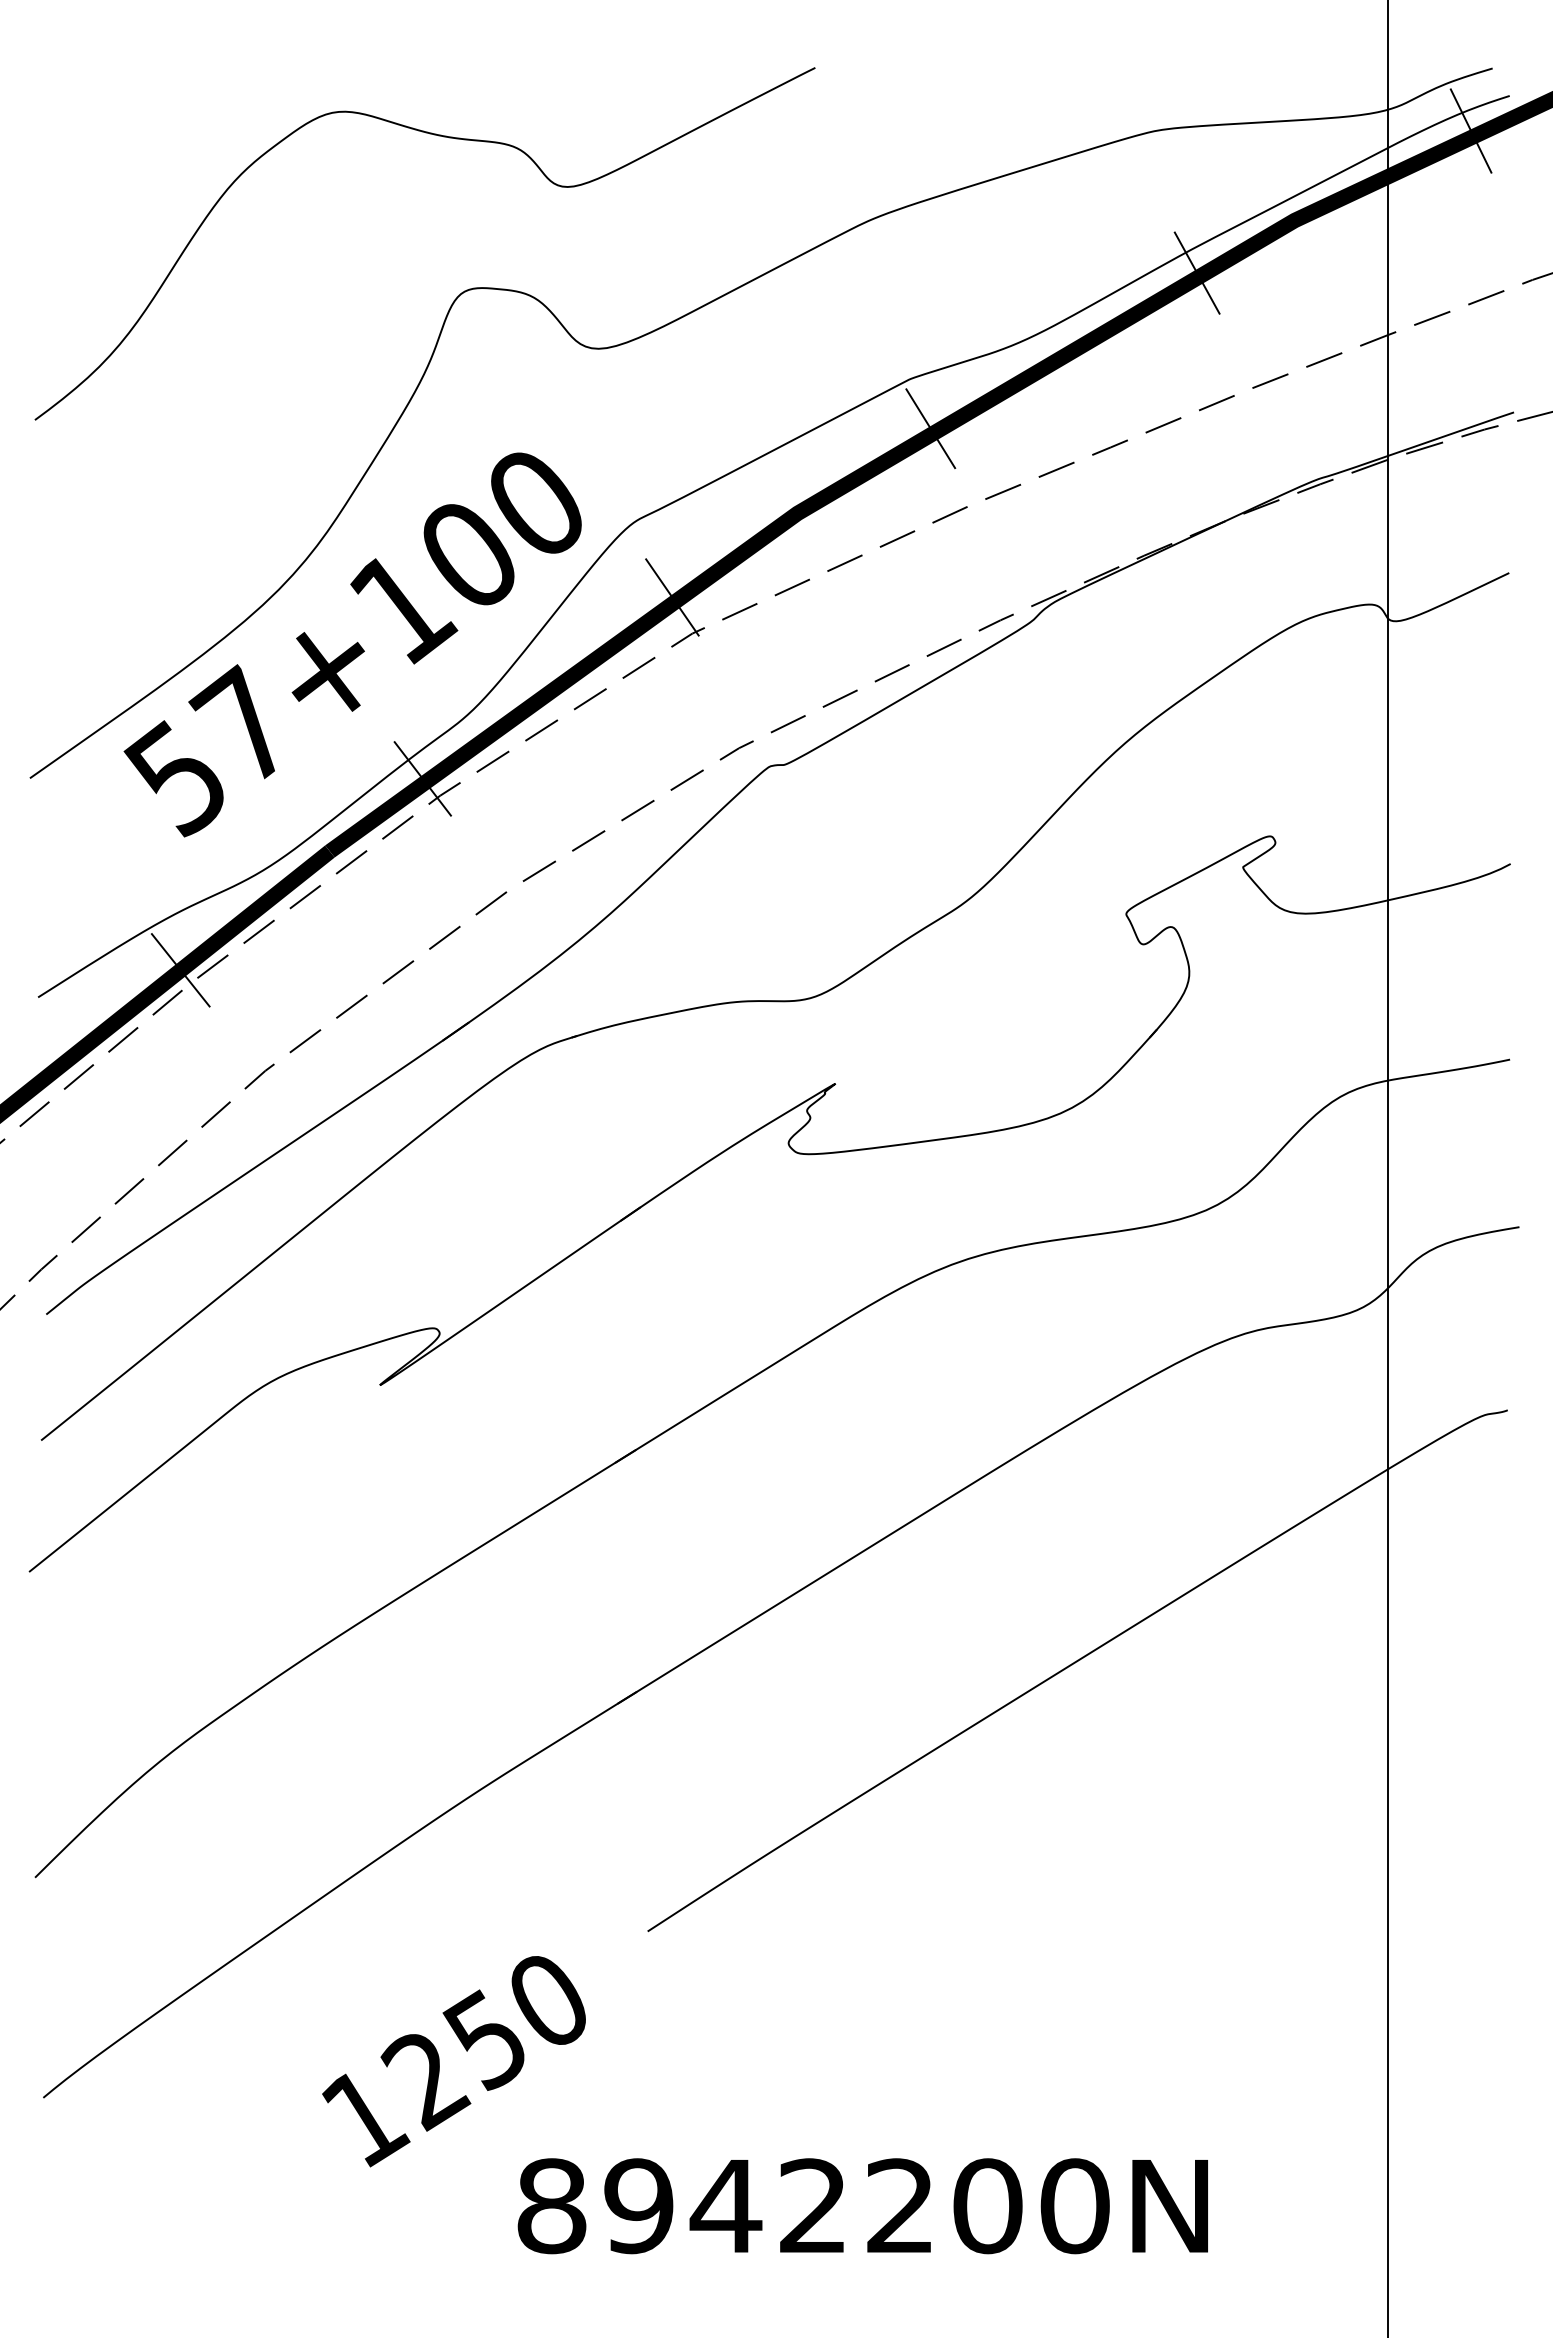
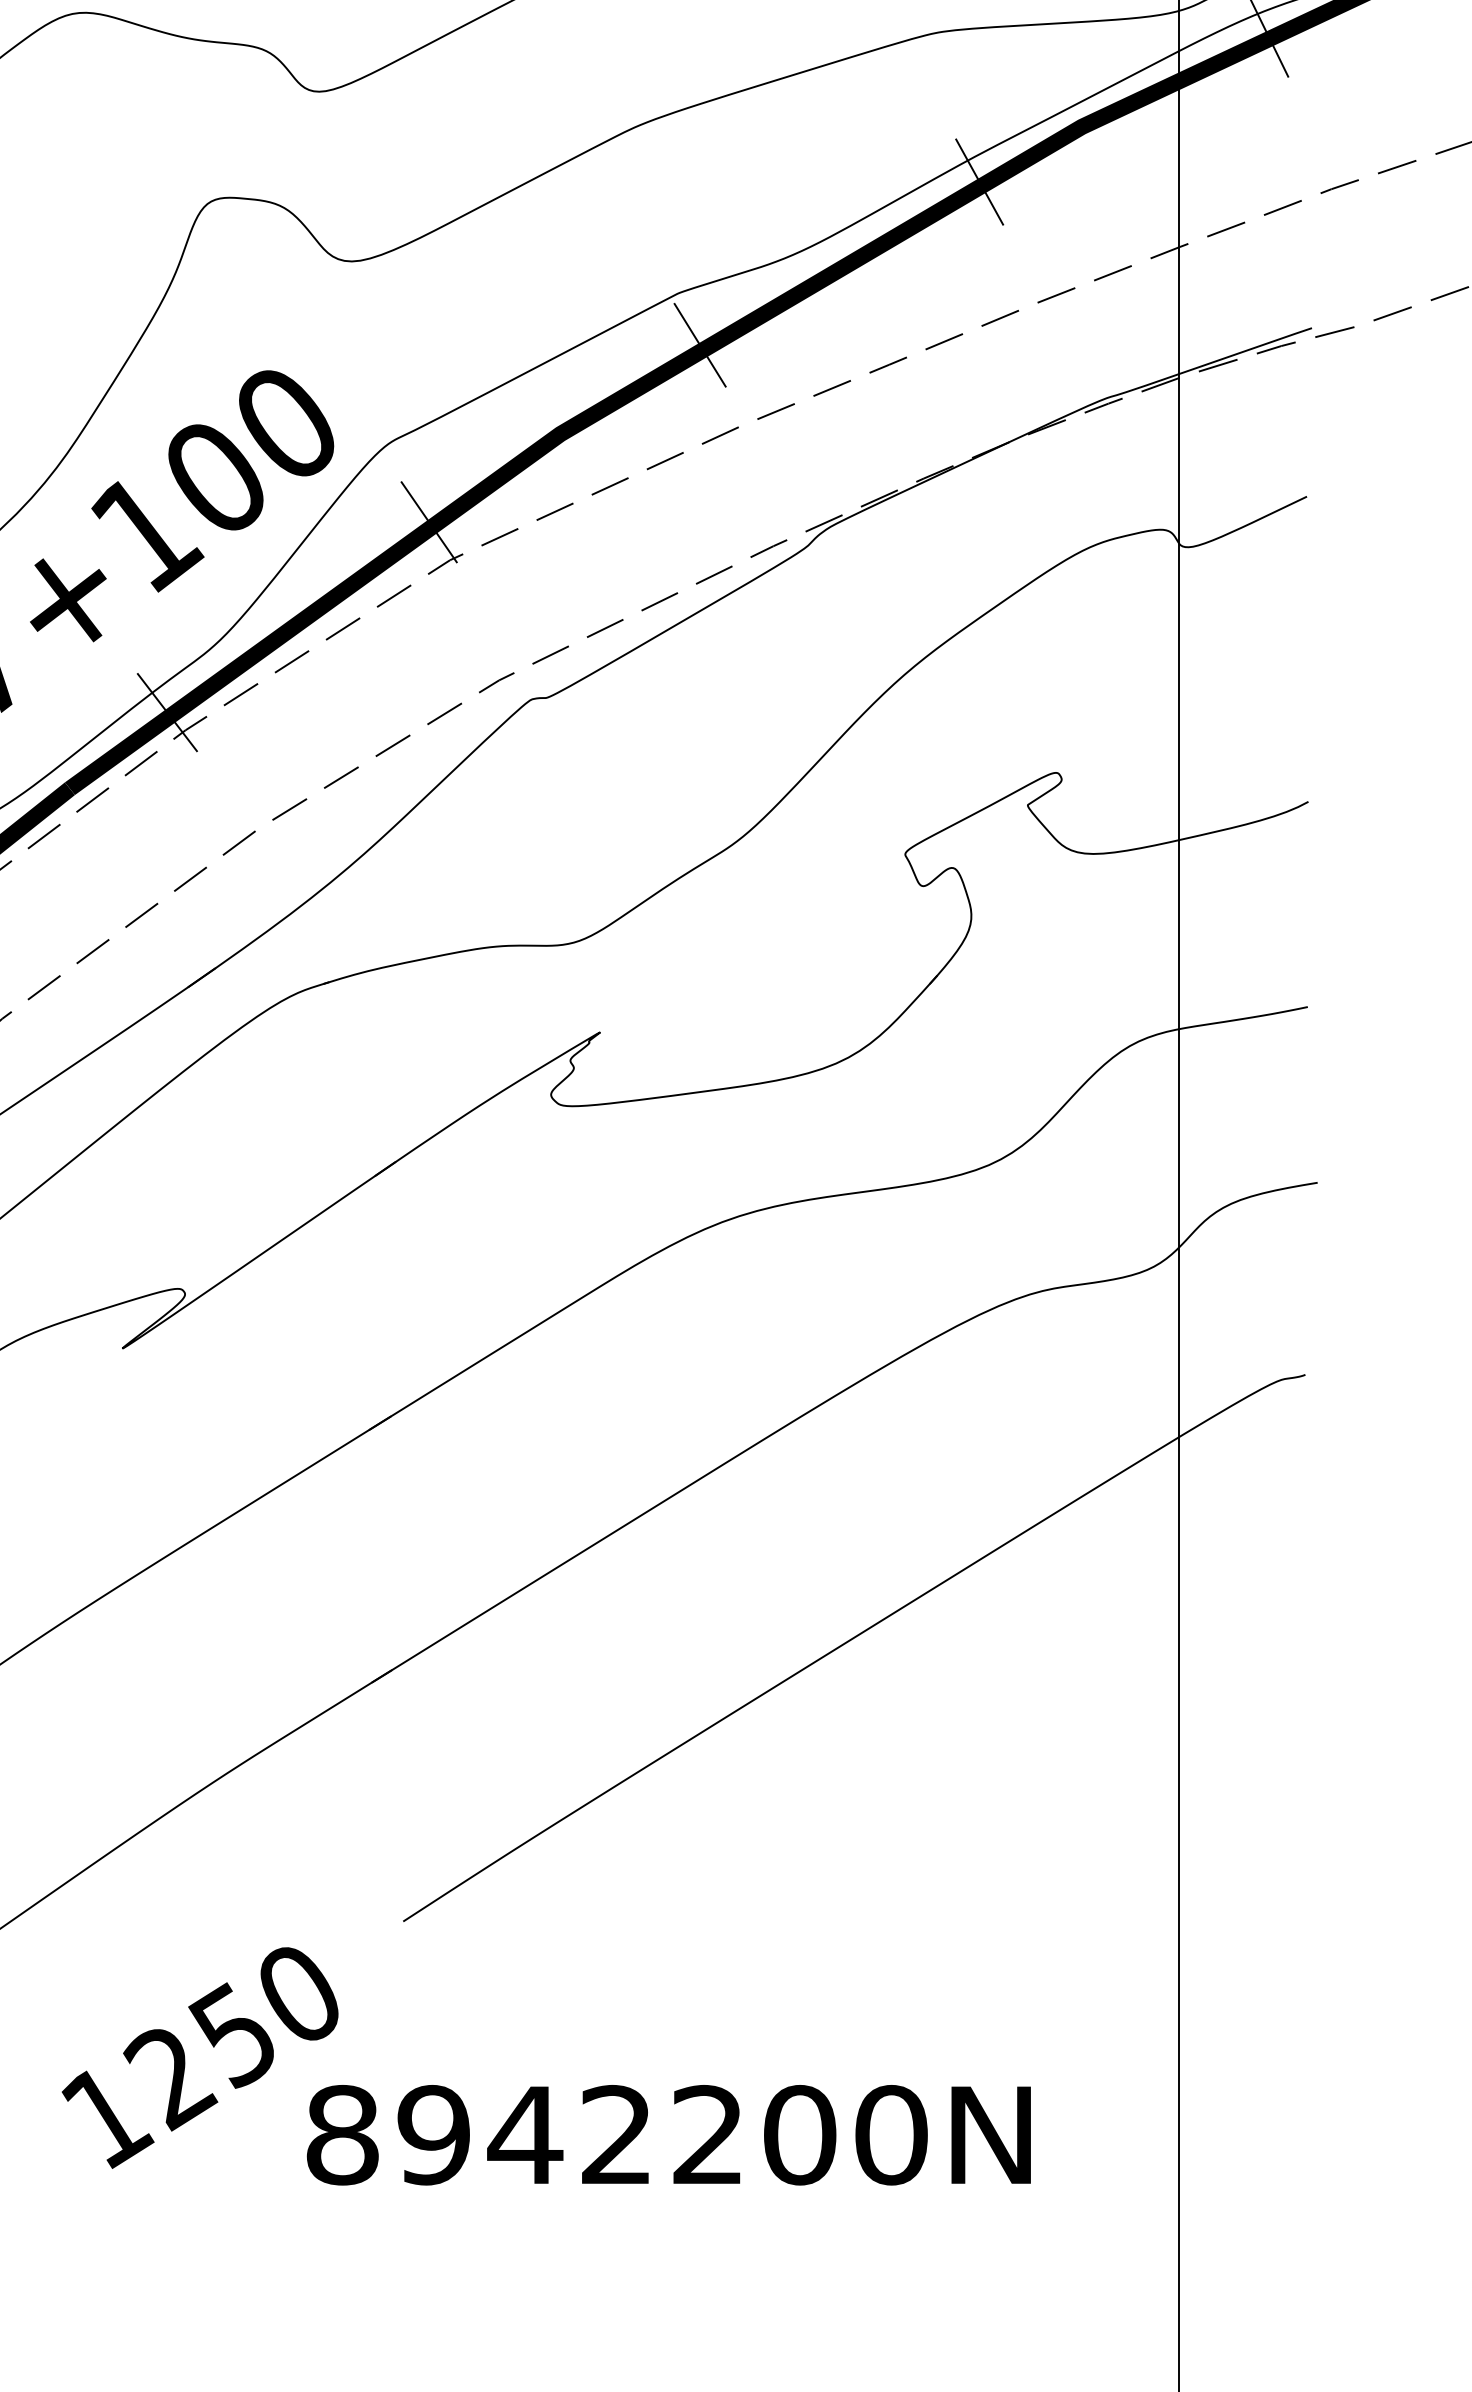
text: (862, 2206) -> (668, 2135), moved

